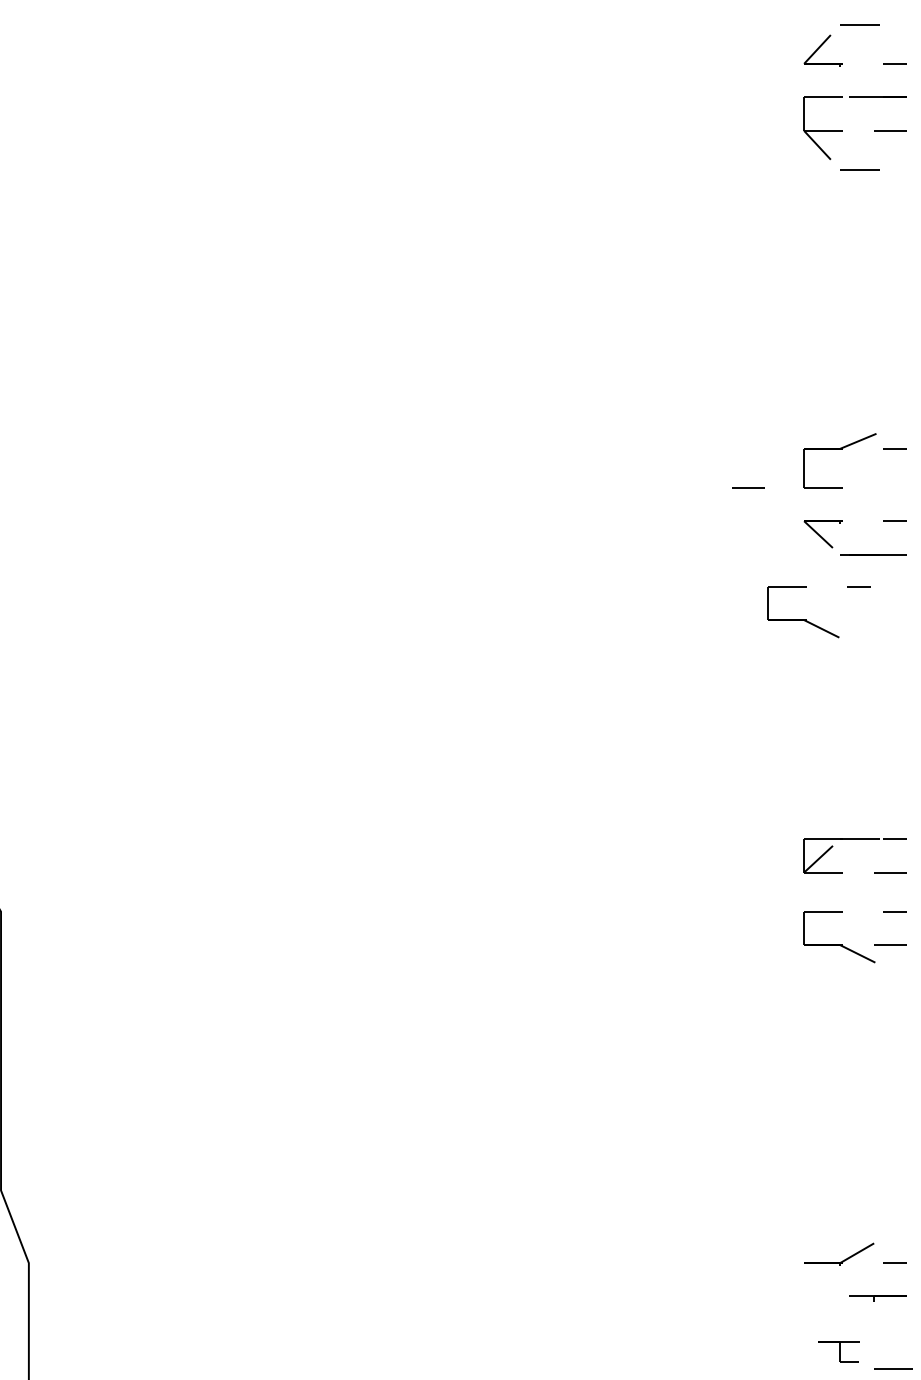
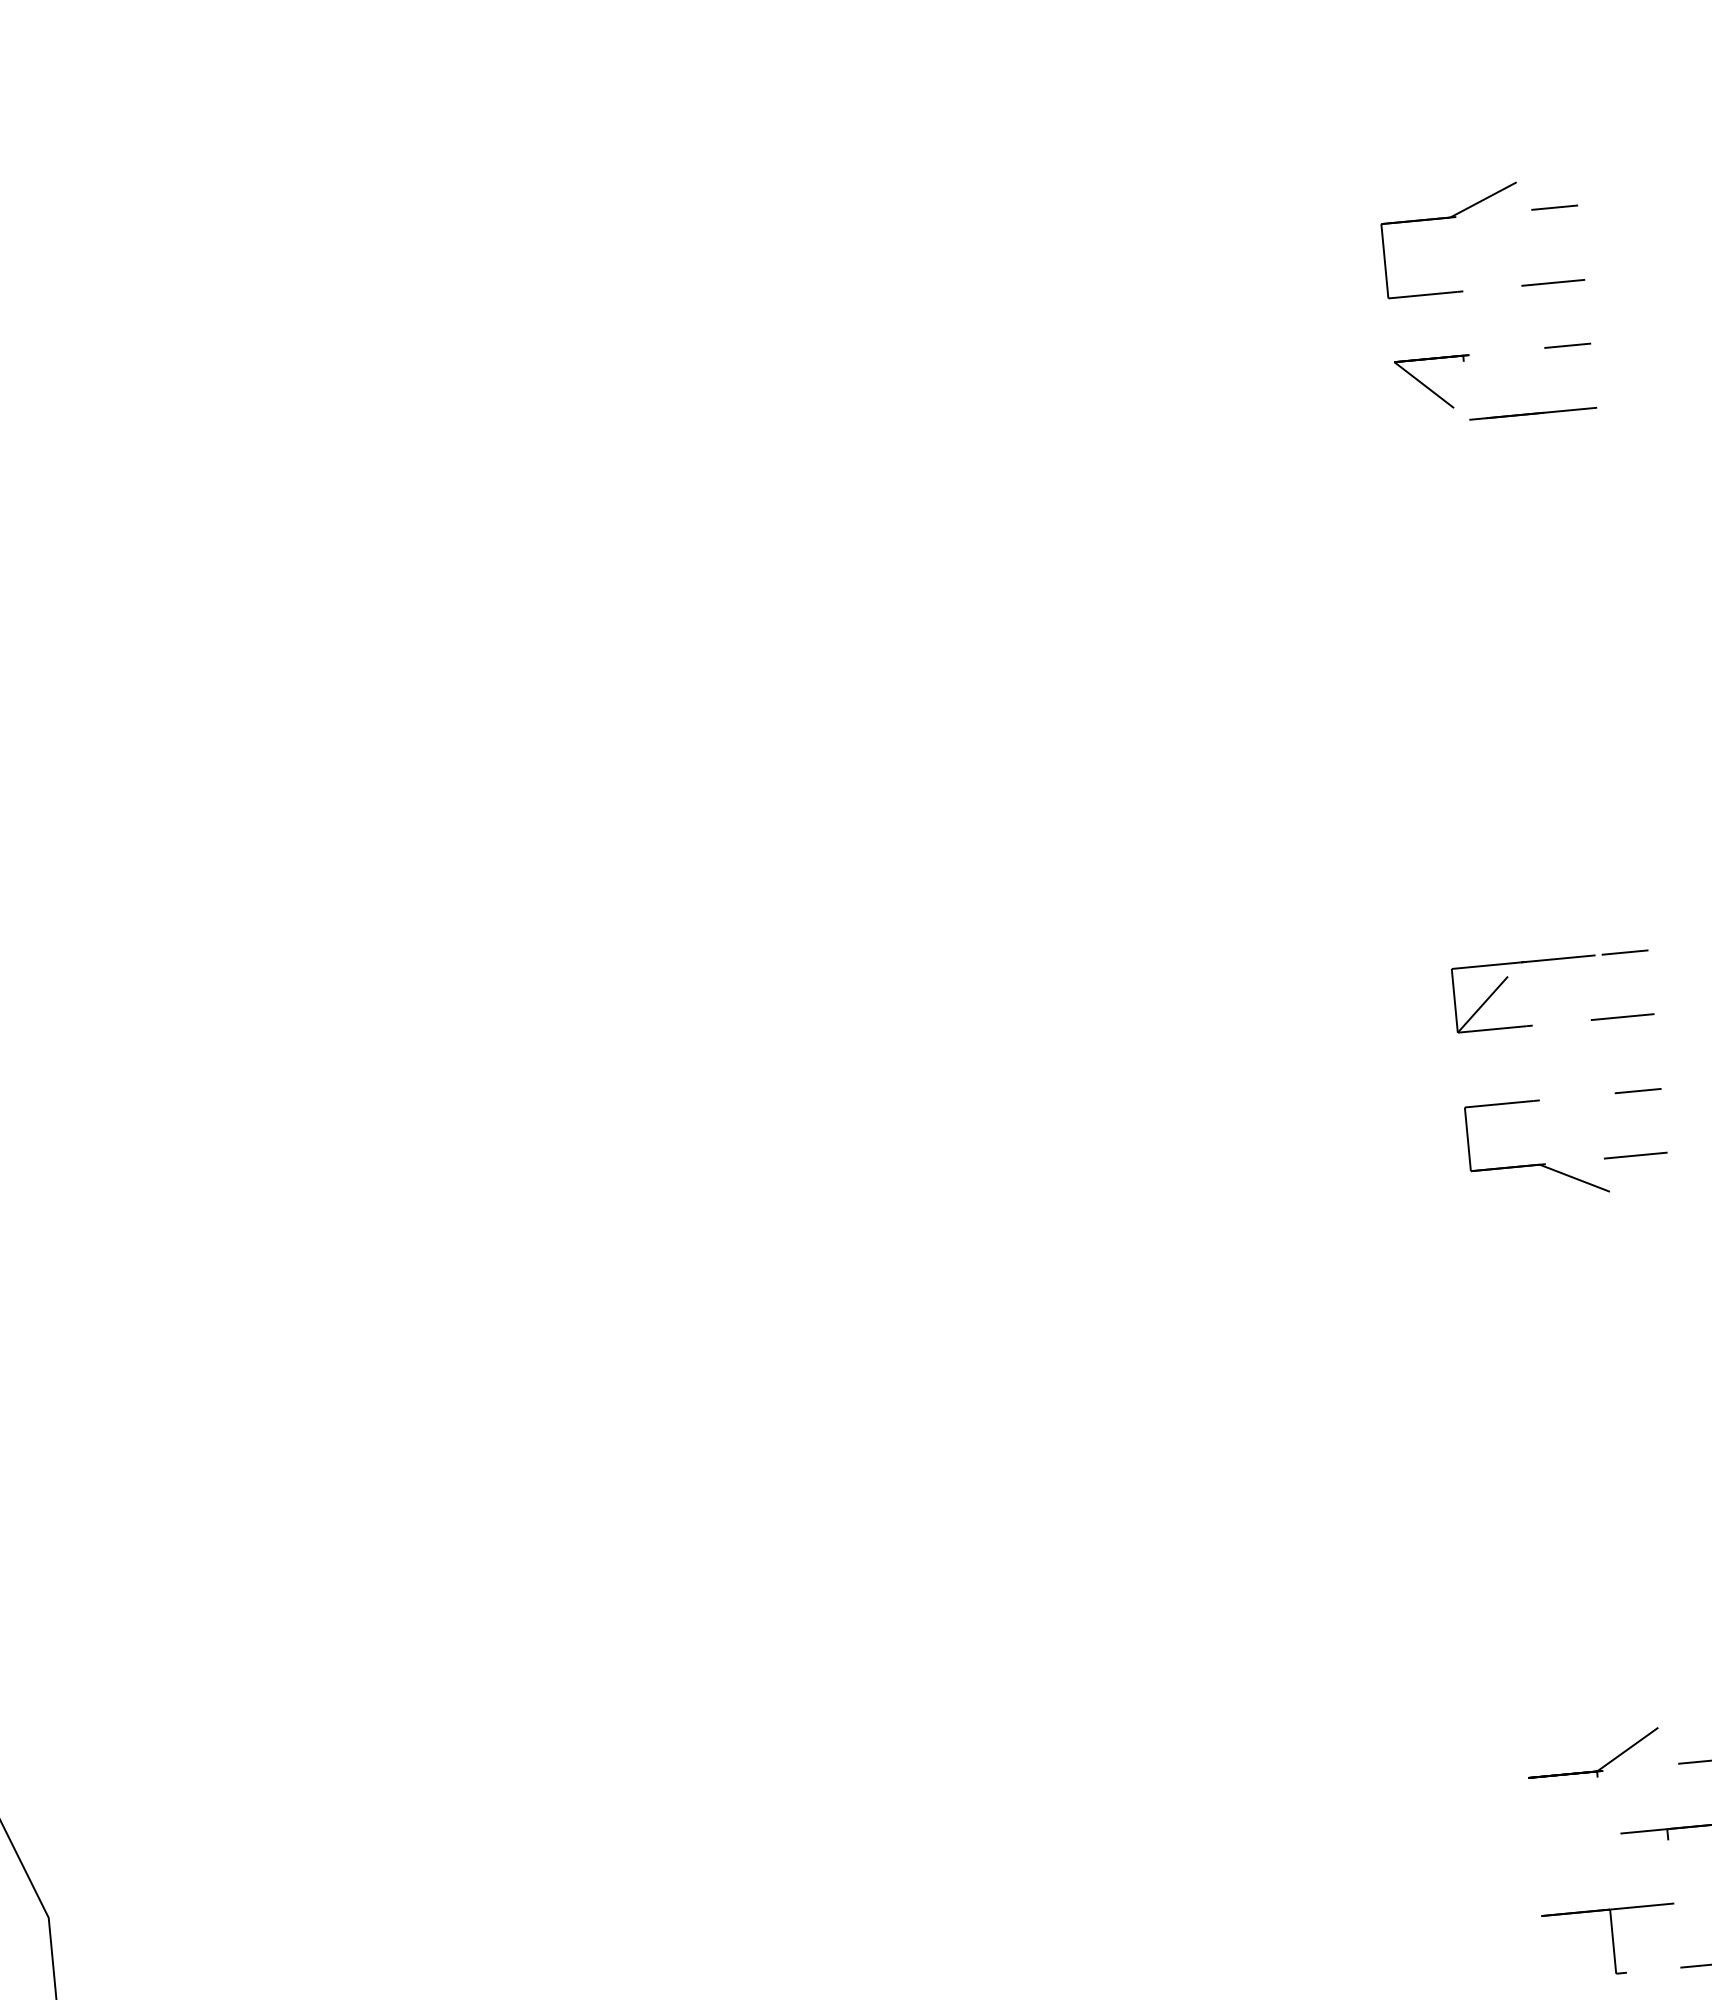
line: (748, 487) -> (1553, 282), moved
part: (813, 623) -> (1430, 555), removed
part: (838, 1351) -> (1609, 1940), size x1.67

